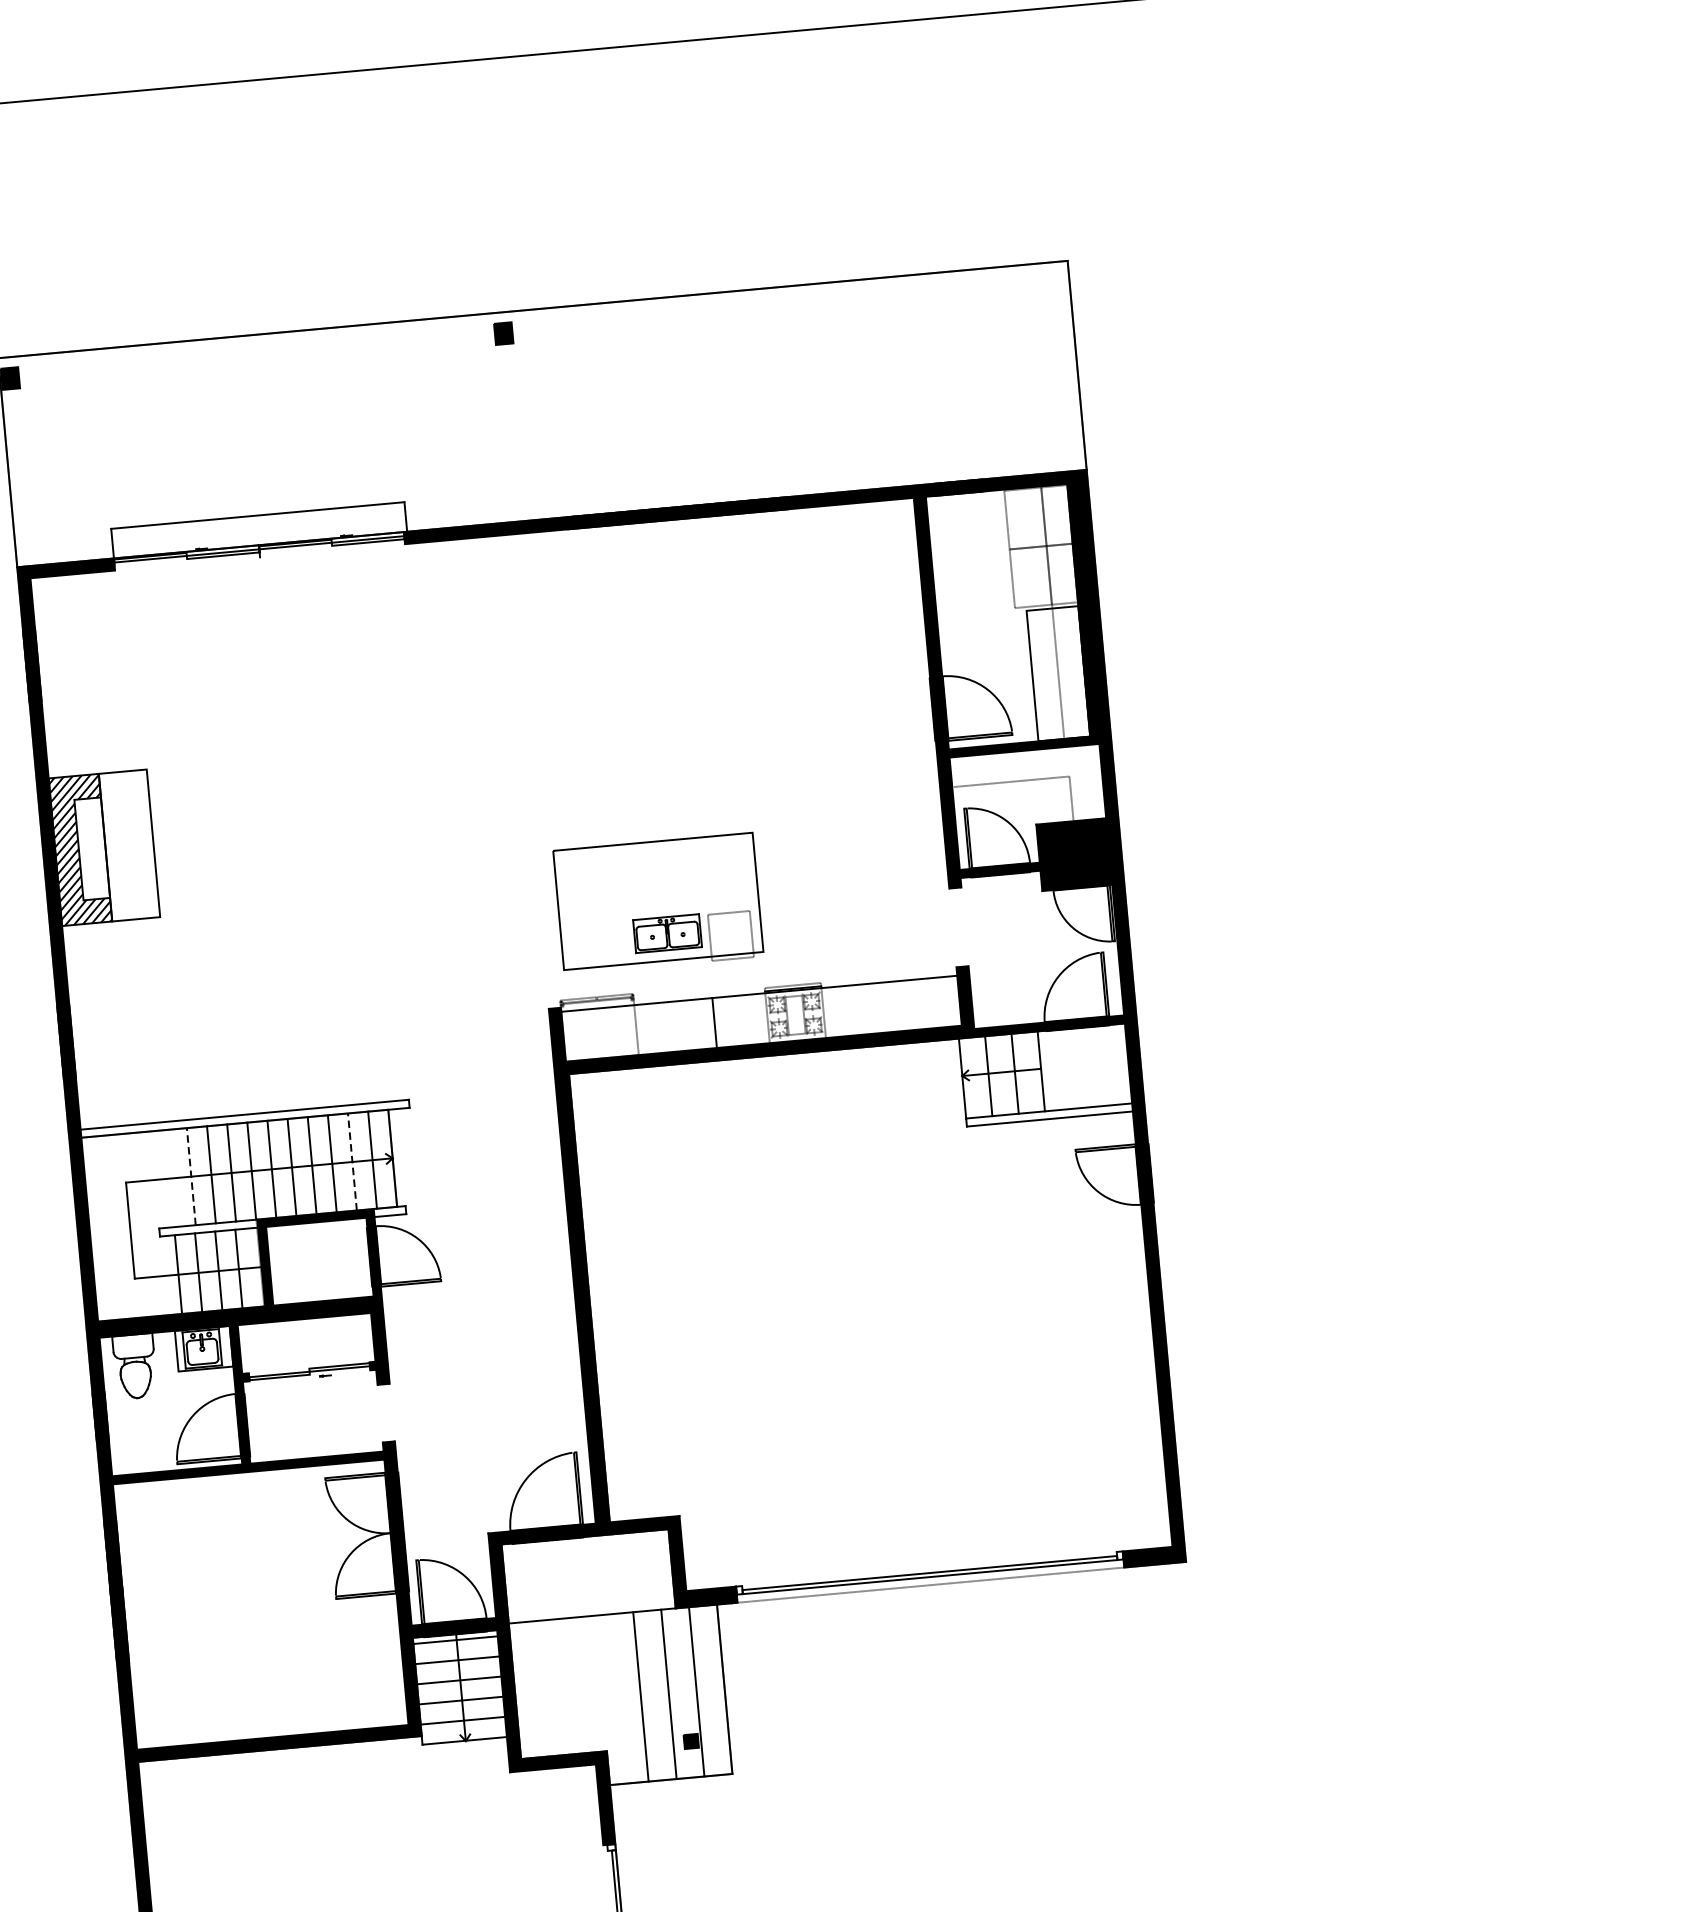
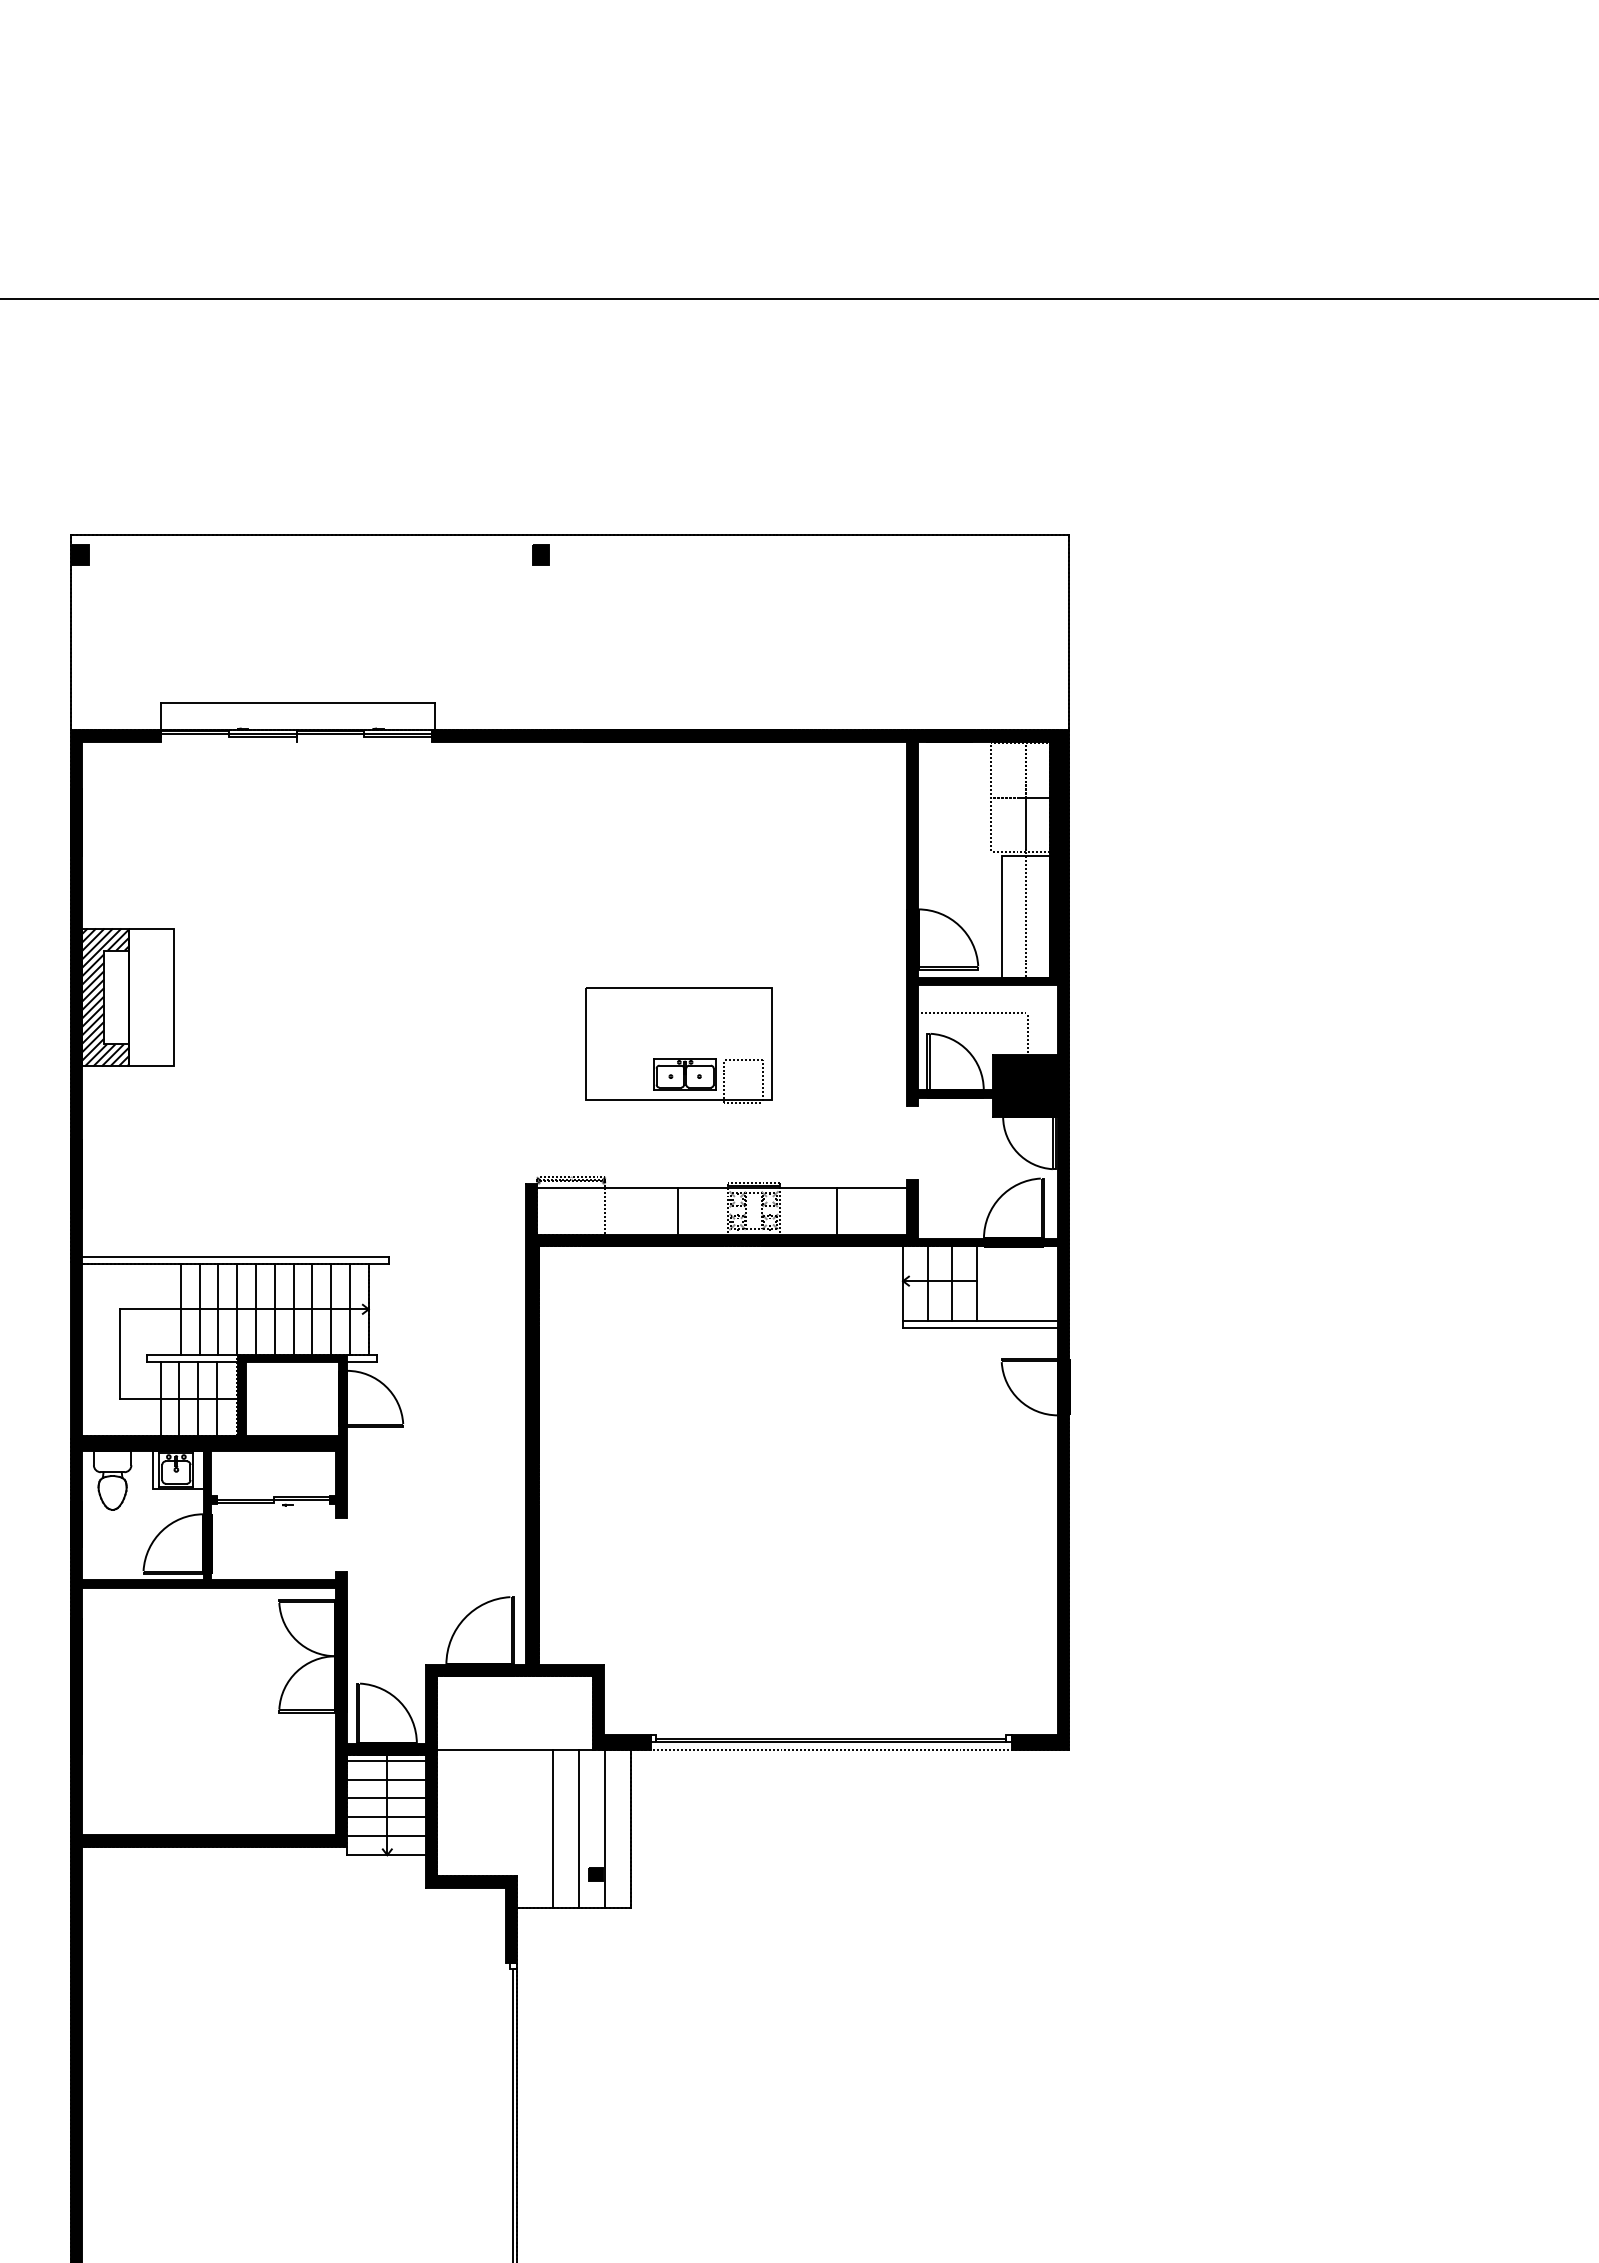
part: (657, 903) -> (678, 1045), moved
line: (884, 1006) -> (836, 1210), added
line: (352, 1161) -> (331, 1308), dashed -> solid
line: (191, 1175) -> (180, 1308), dashed -> solid

